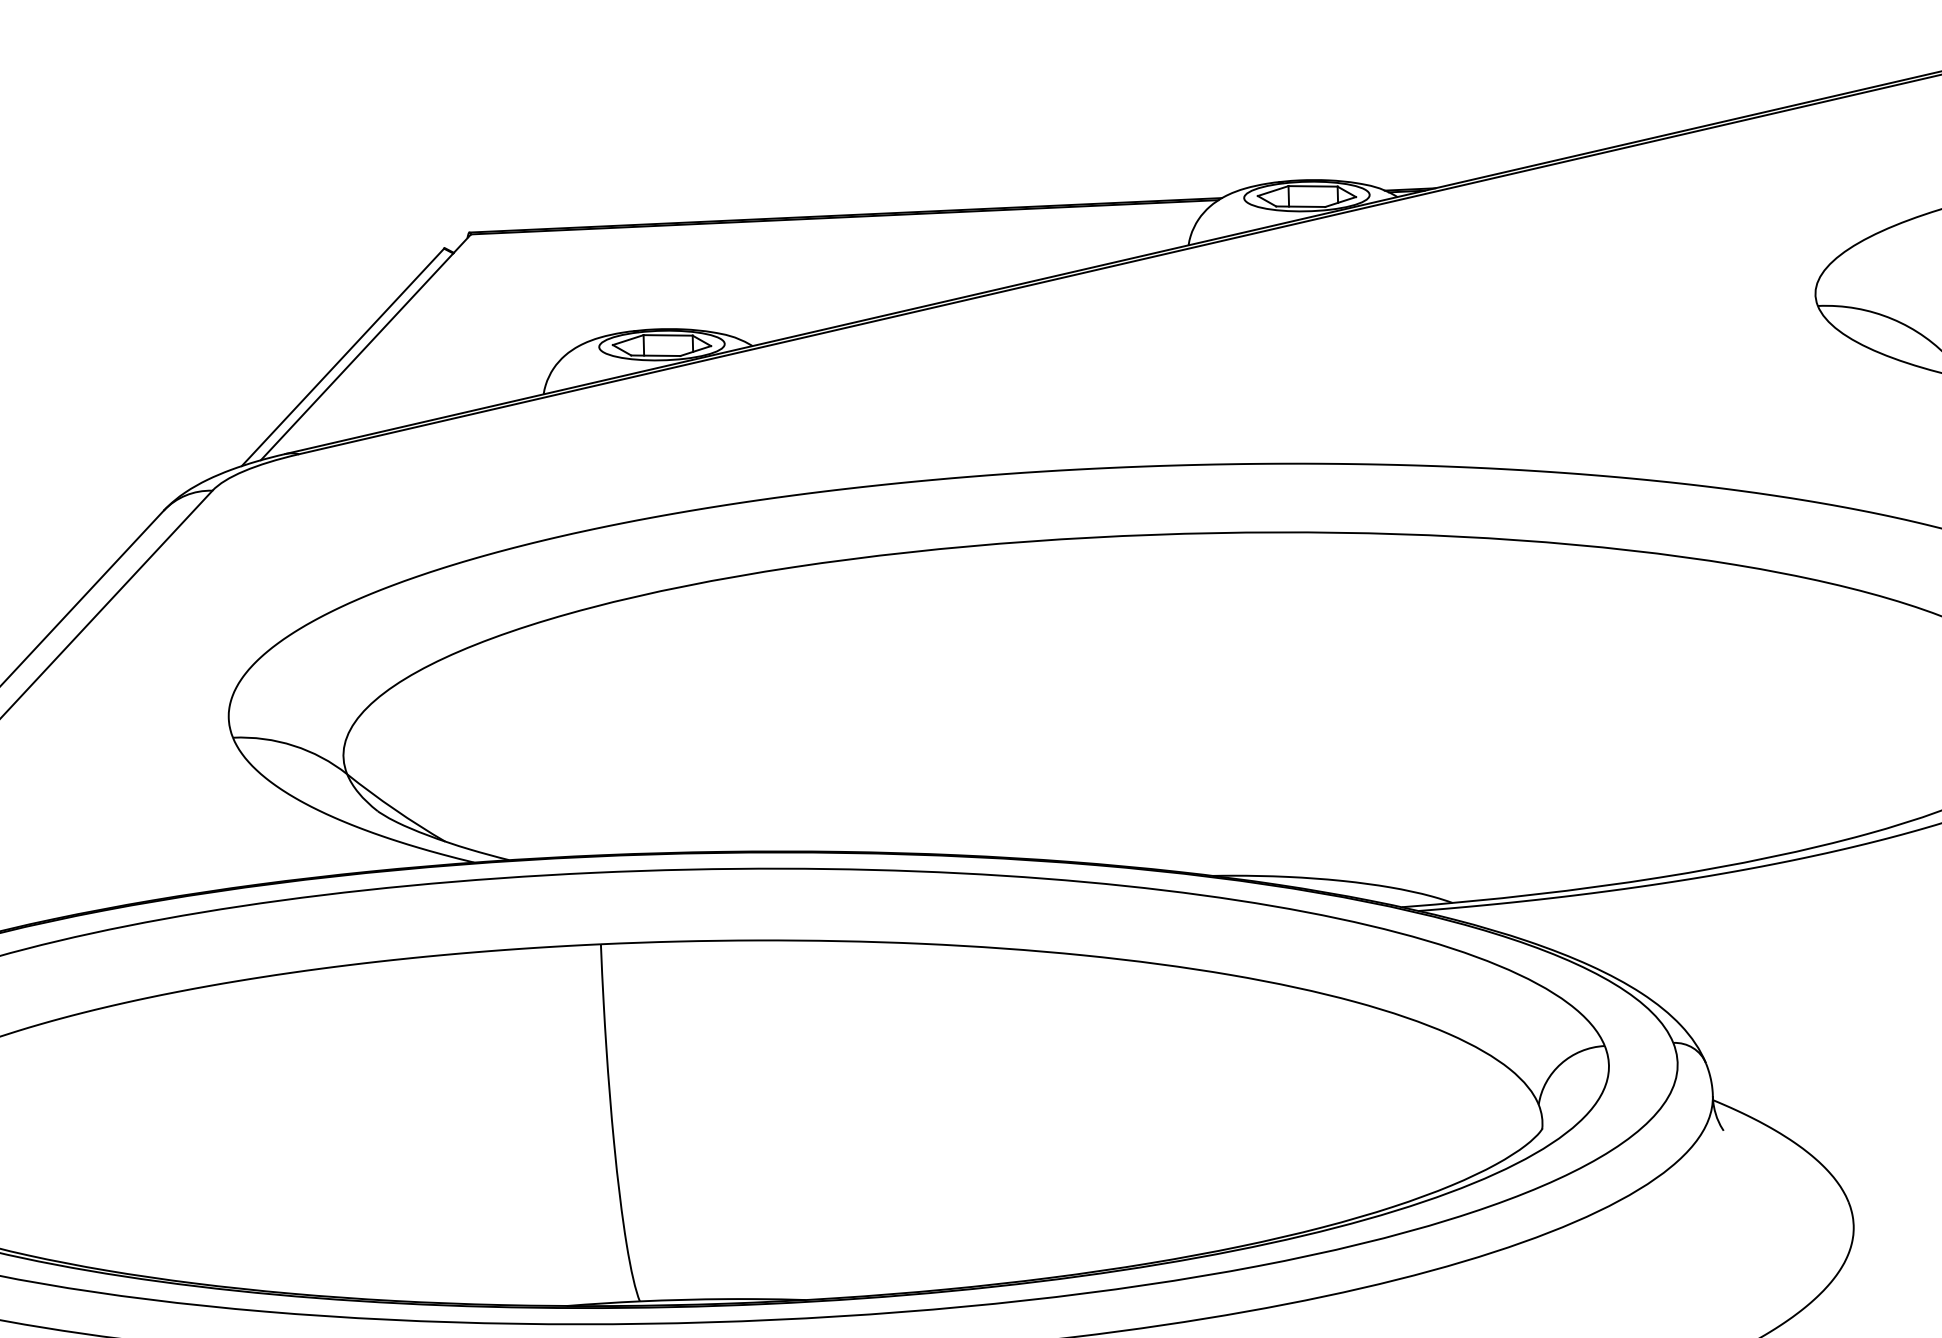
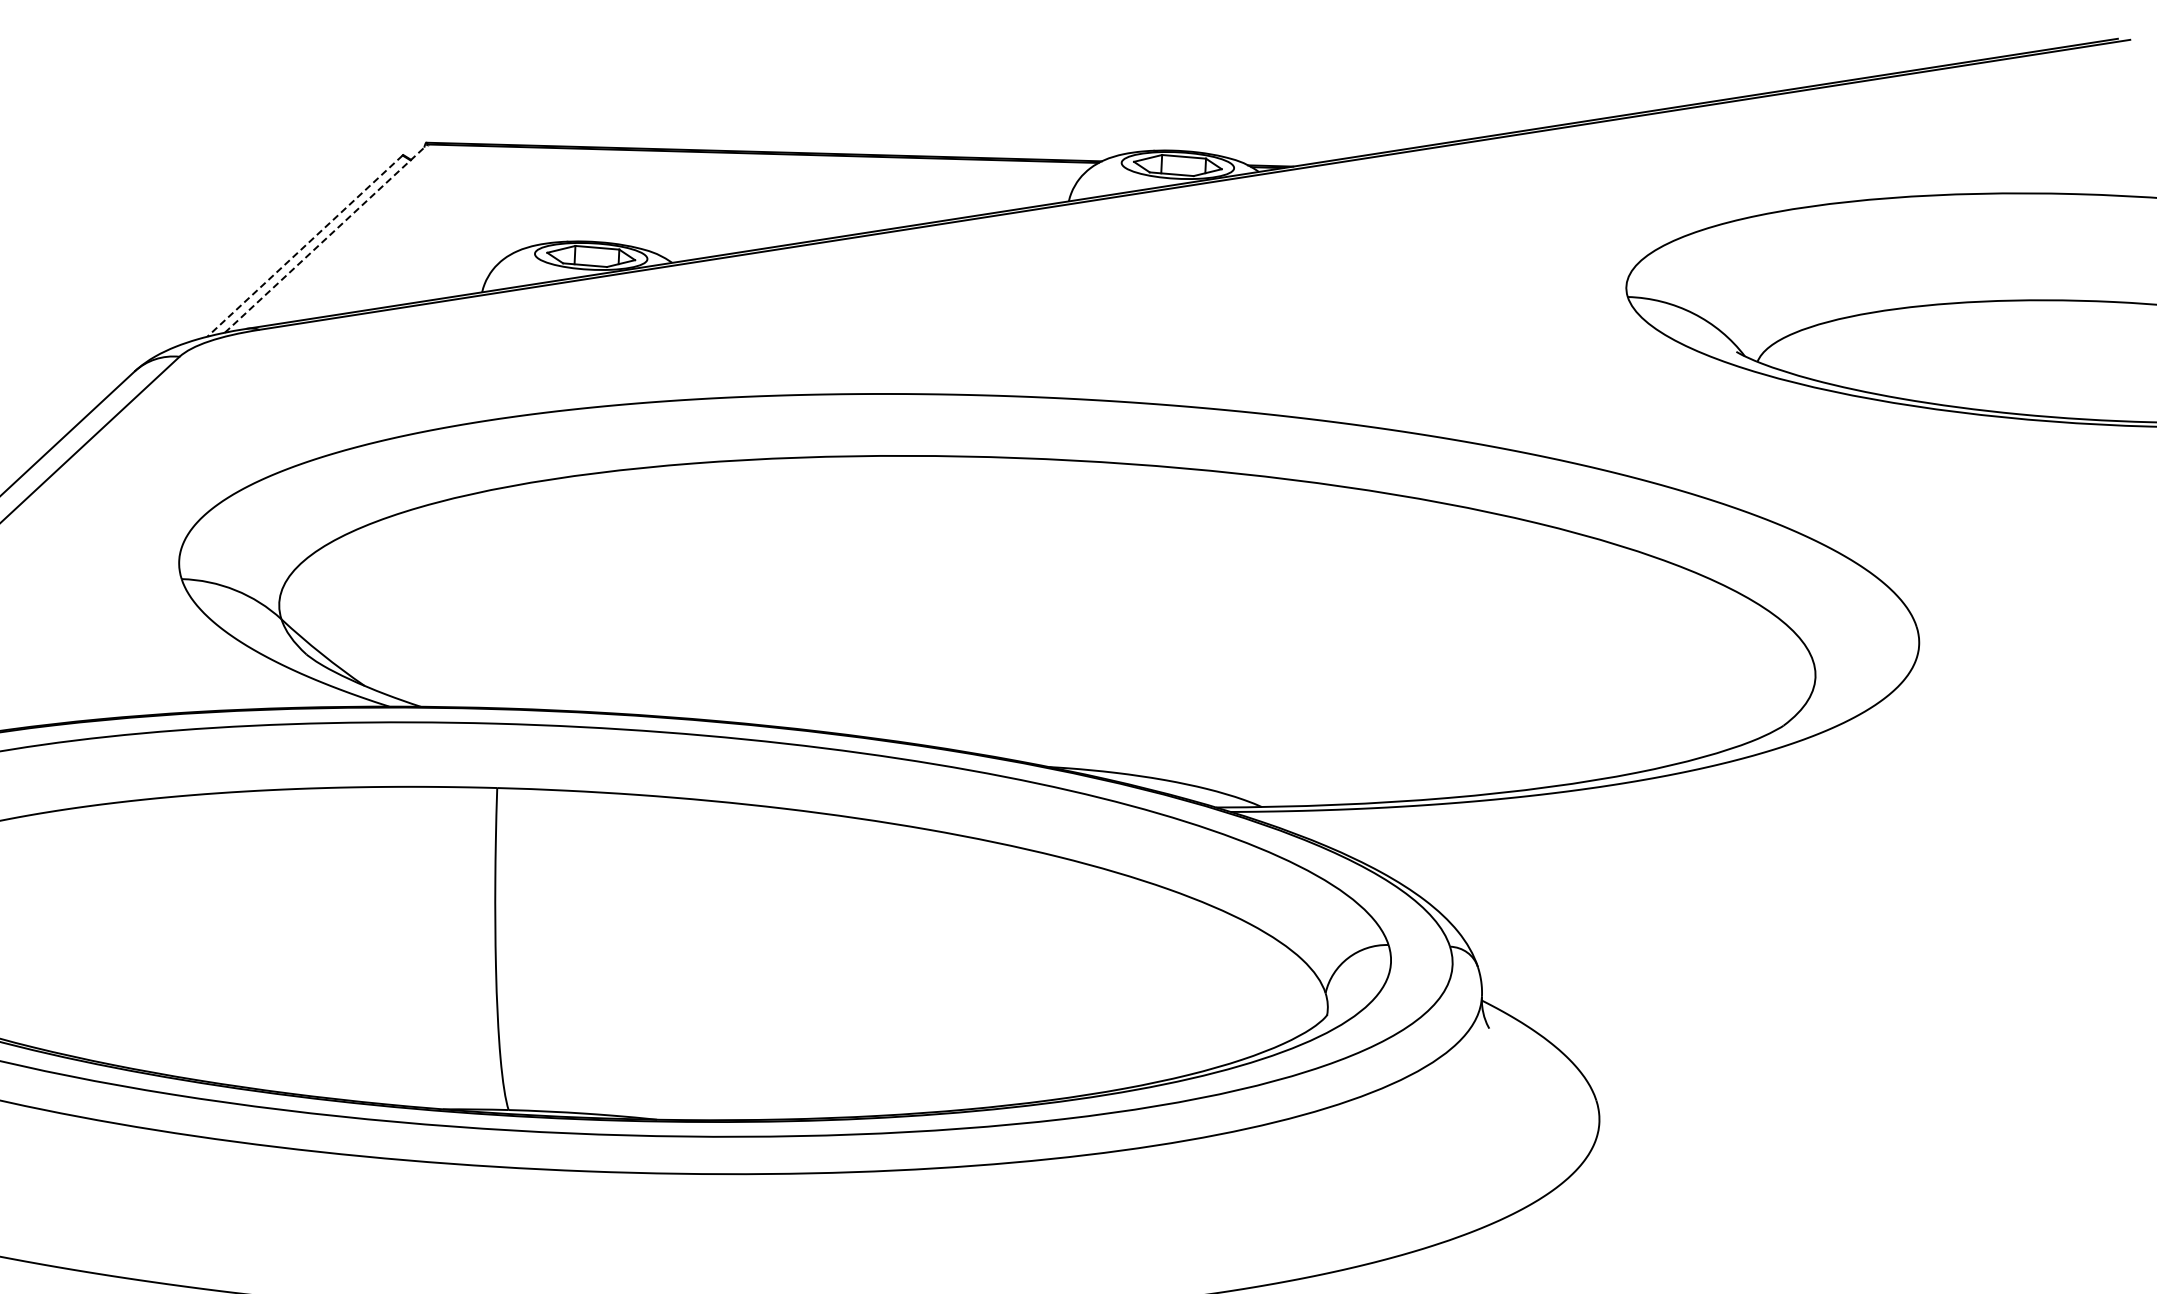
line: (366, 347) -> (326, 238), solid -> dashed
line: (342, 357) -> (304, 246), solid -> dashed

